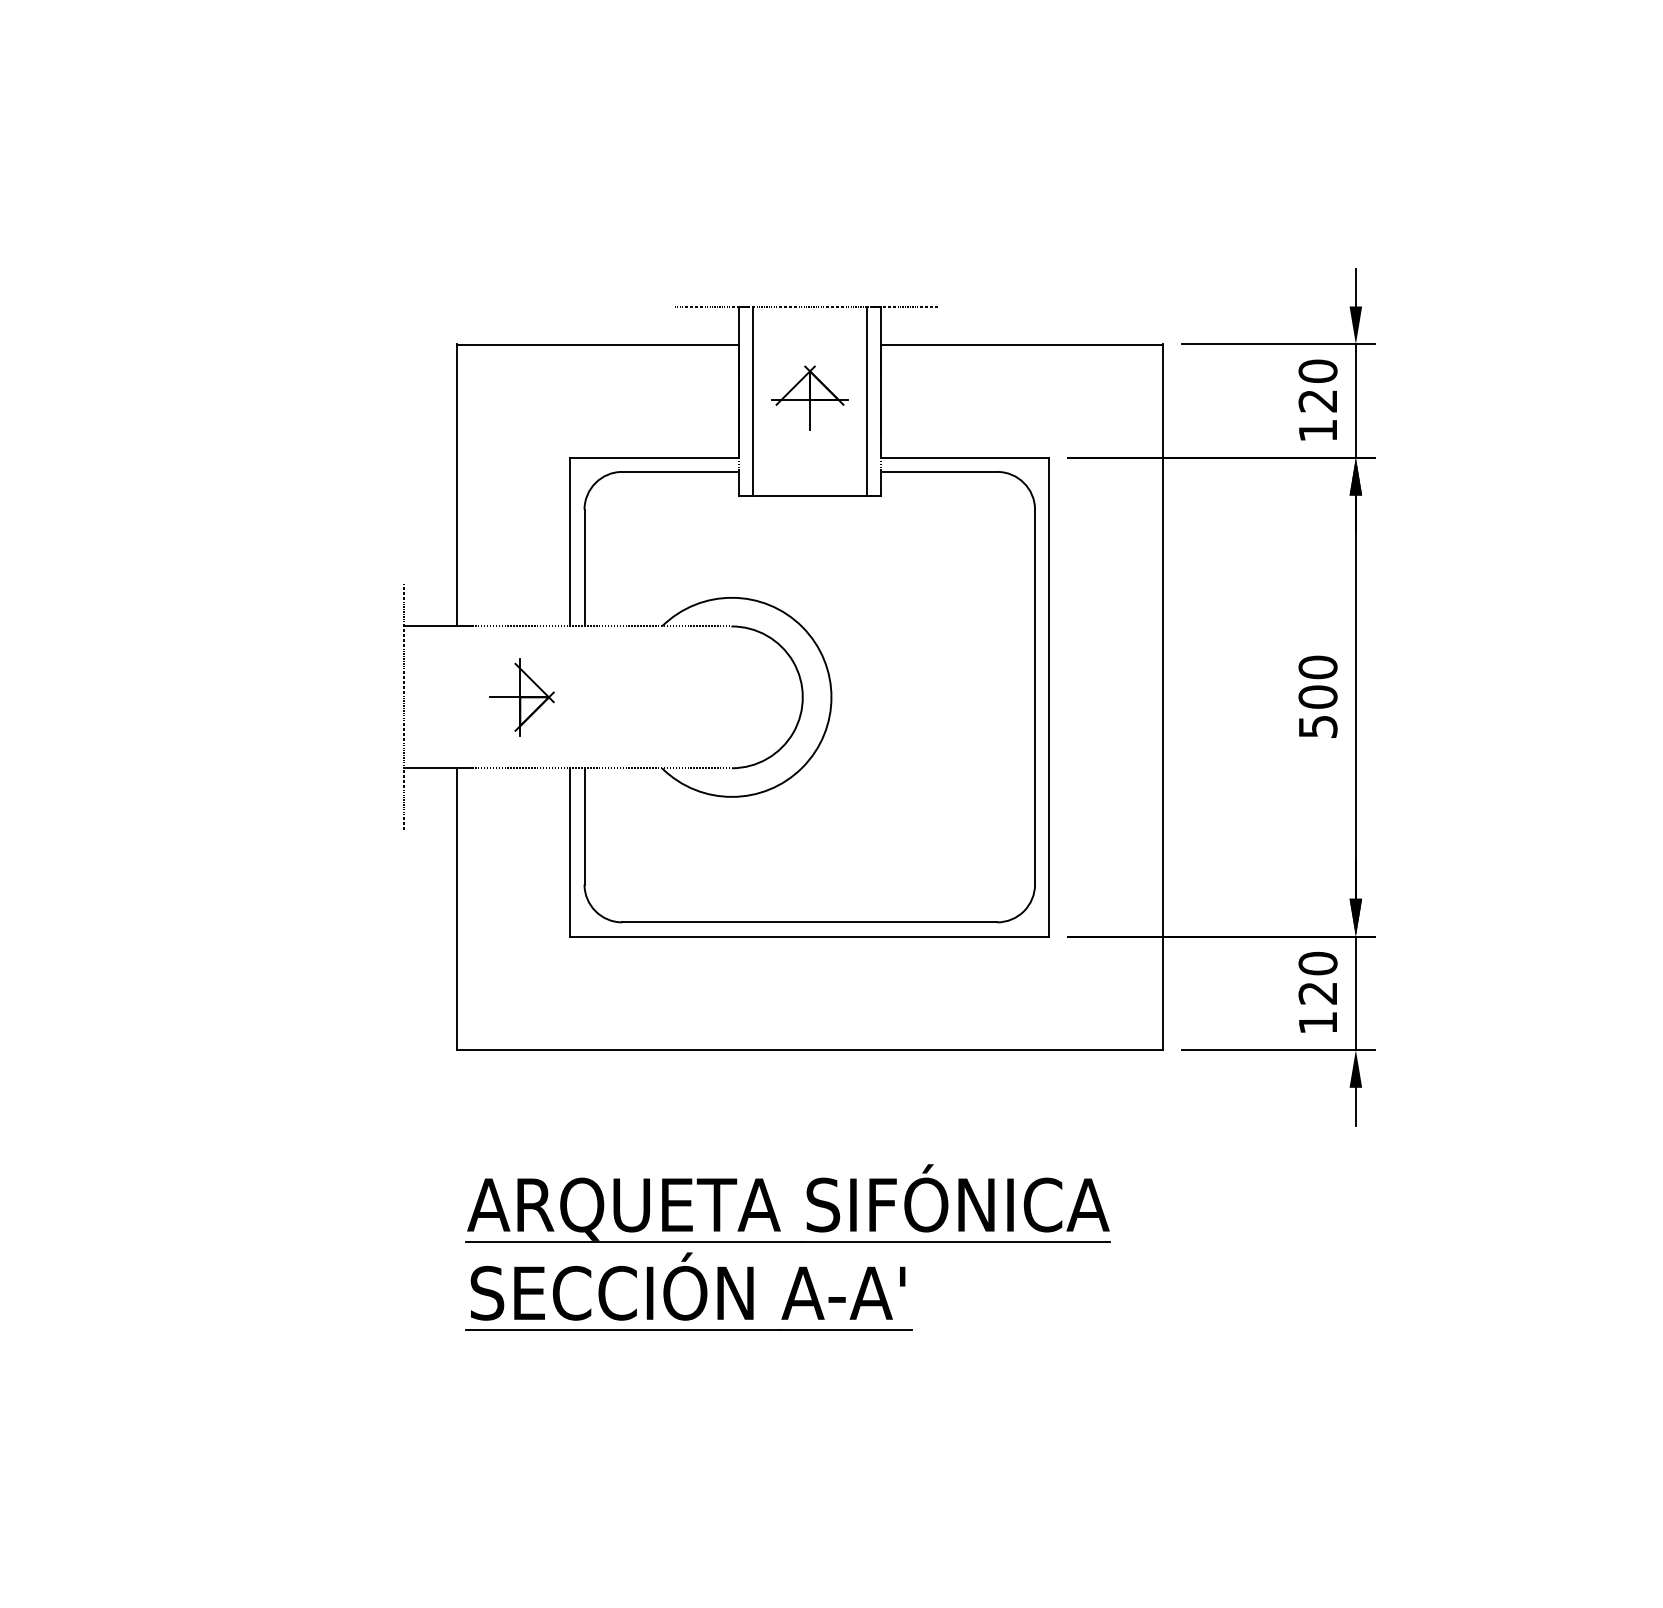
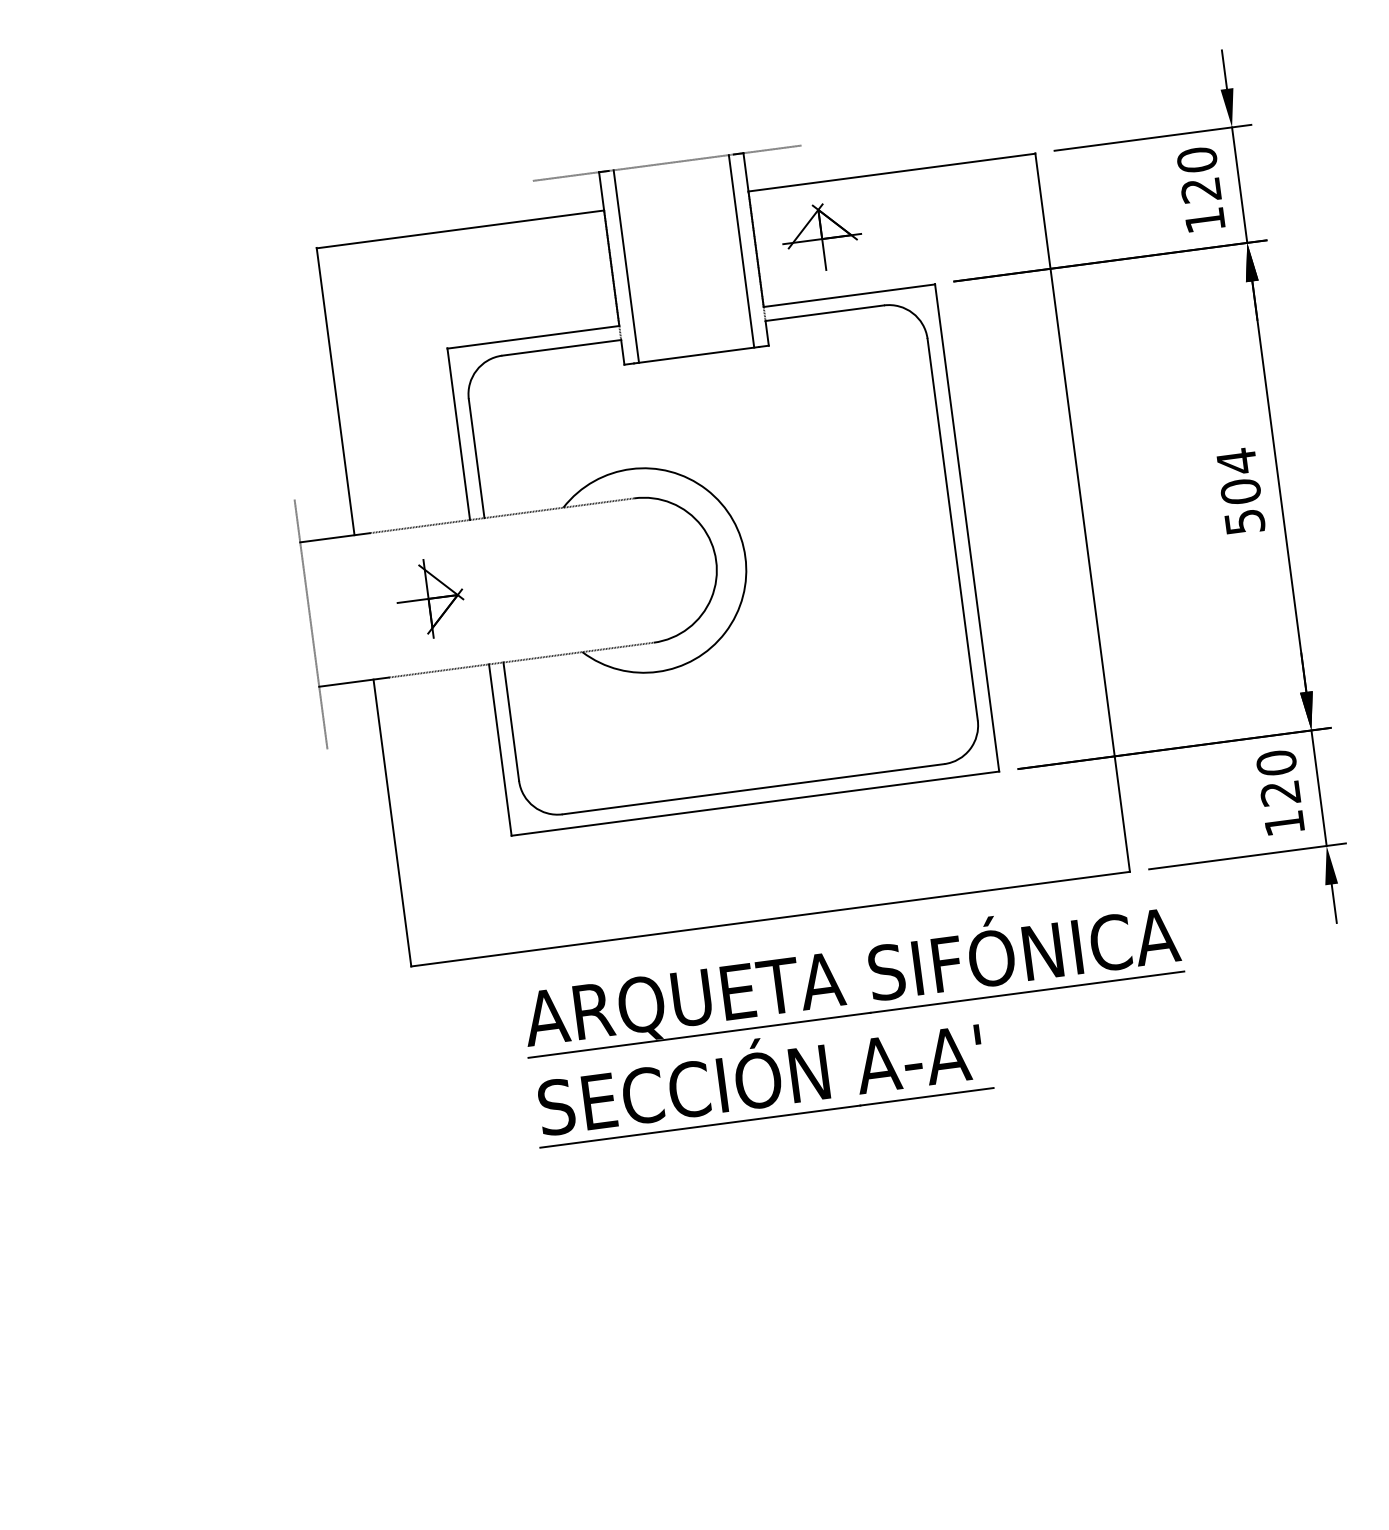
part: (809, 397) -> (821, 236), moved
text: (1317, 667) -> (1236, 461), 500 -> 504
part: (787, 1247) -> (856, 1020), moved

